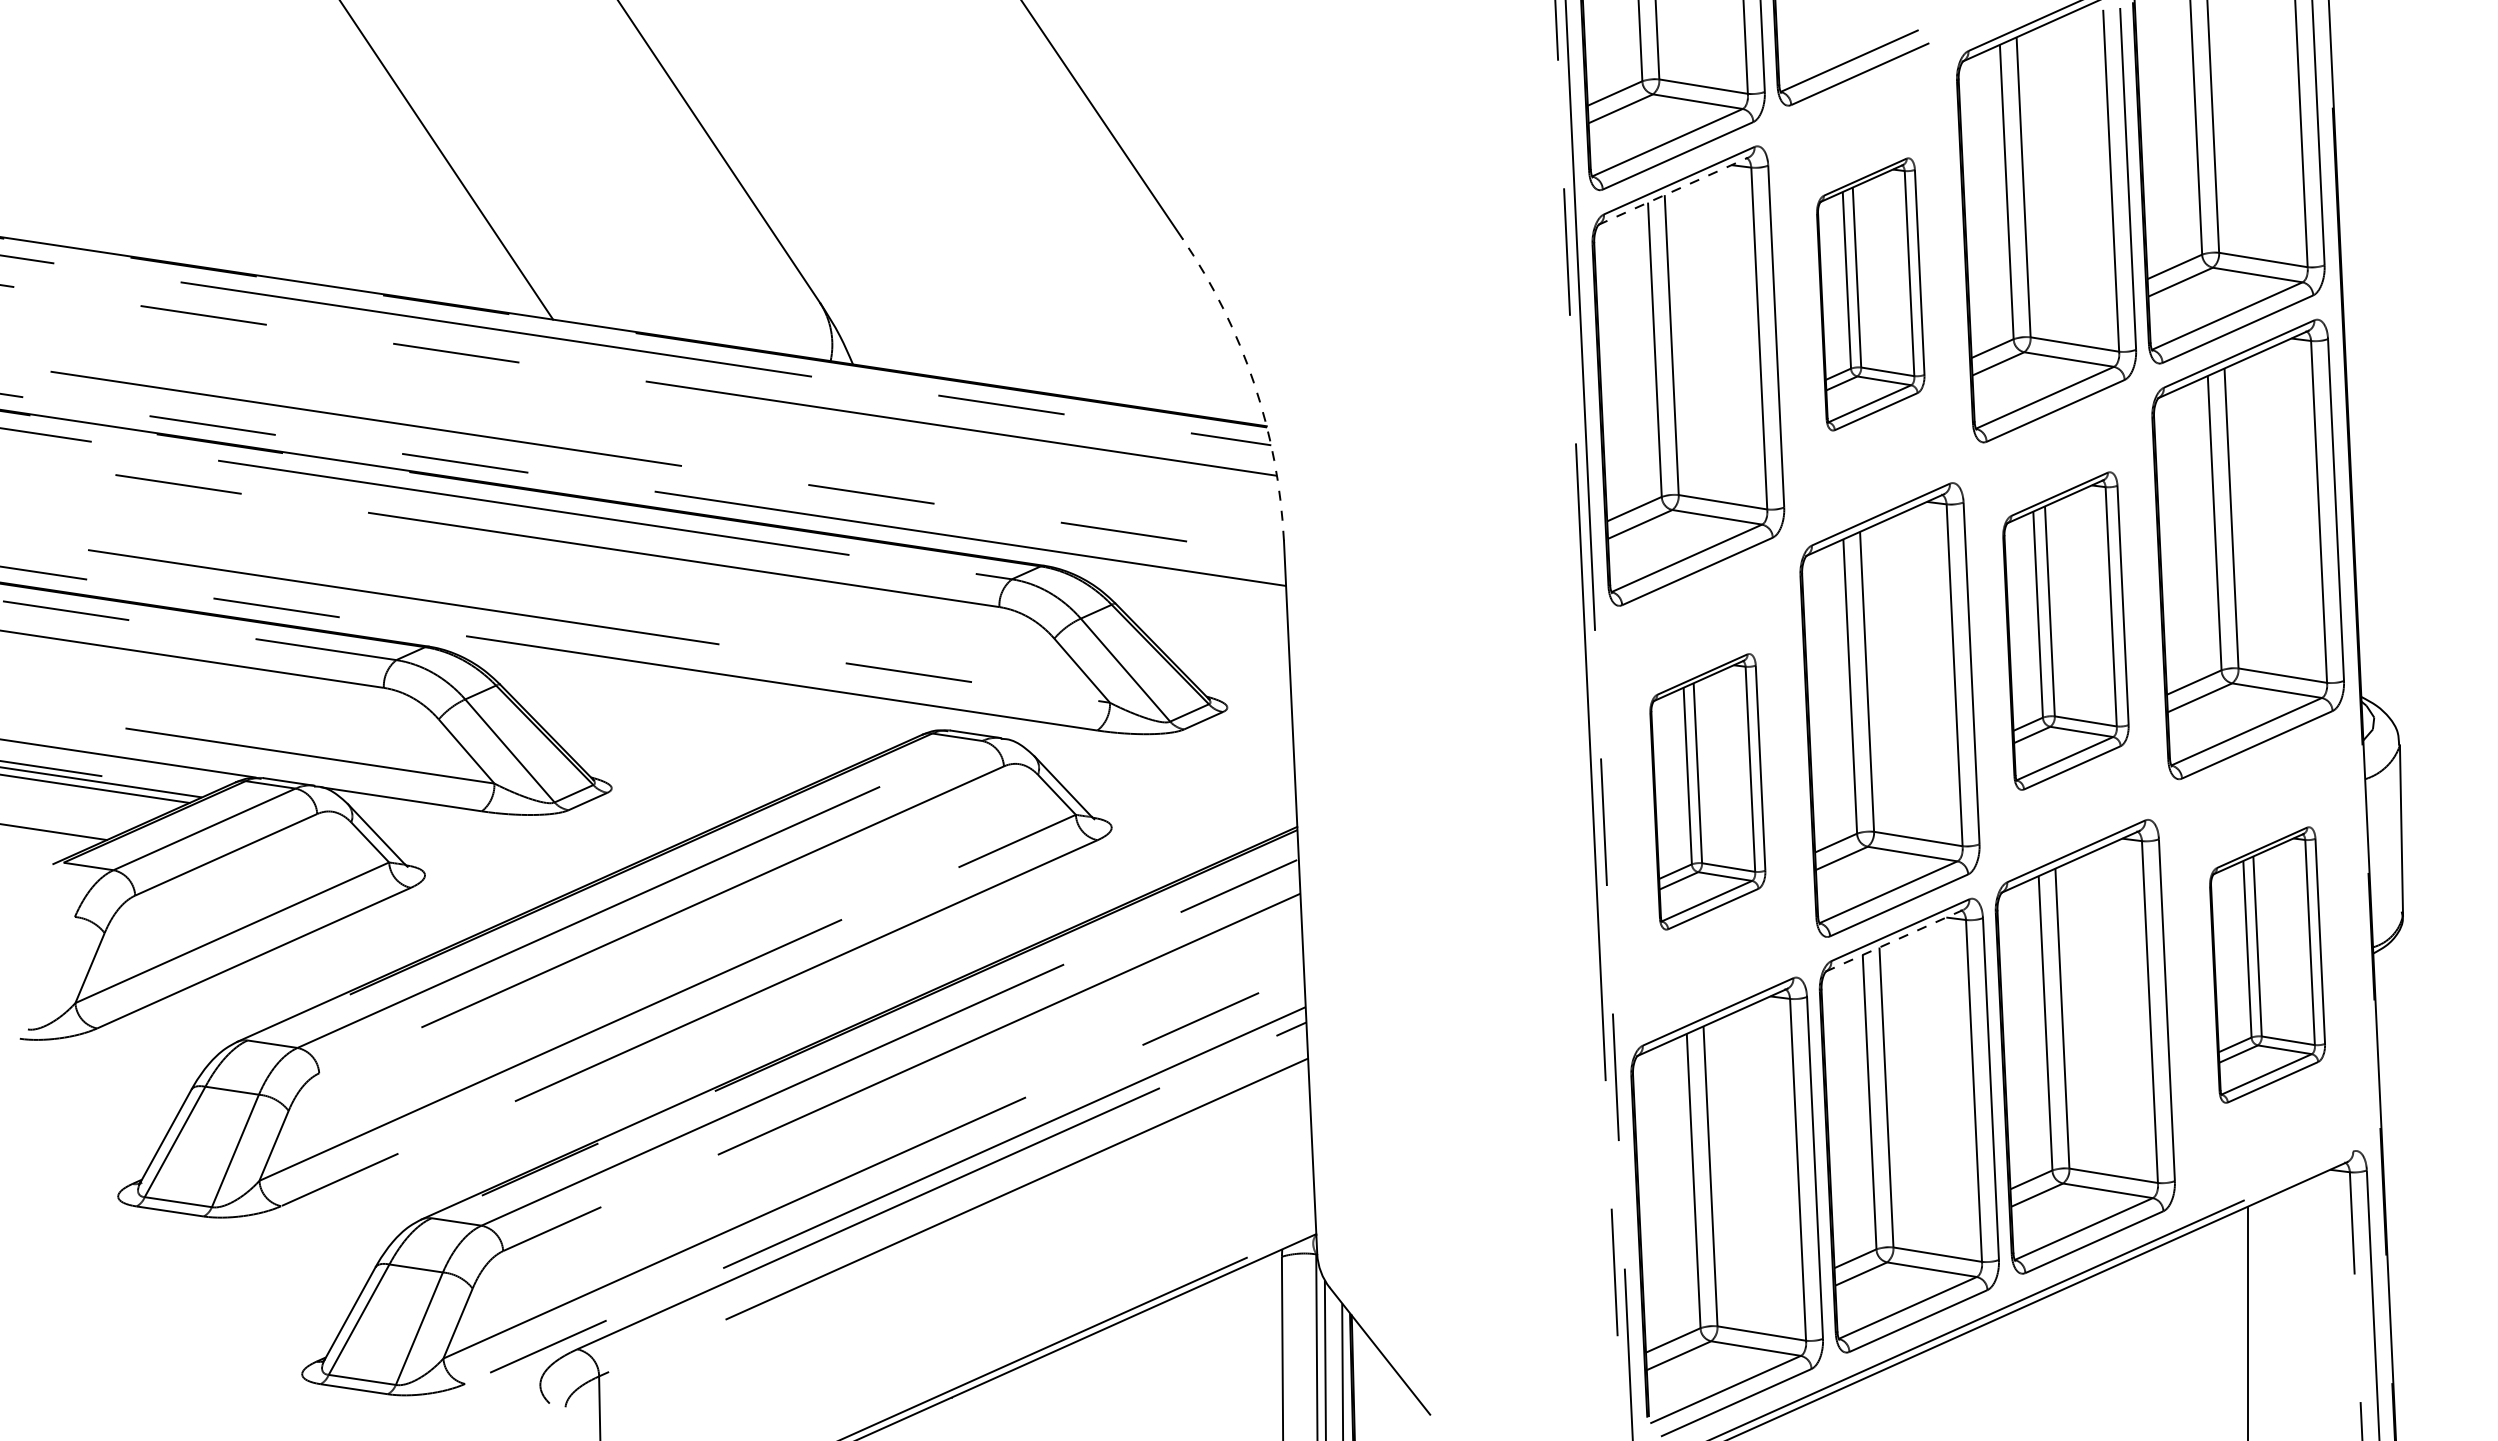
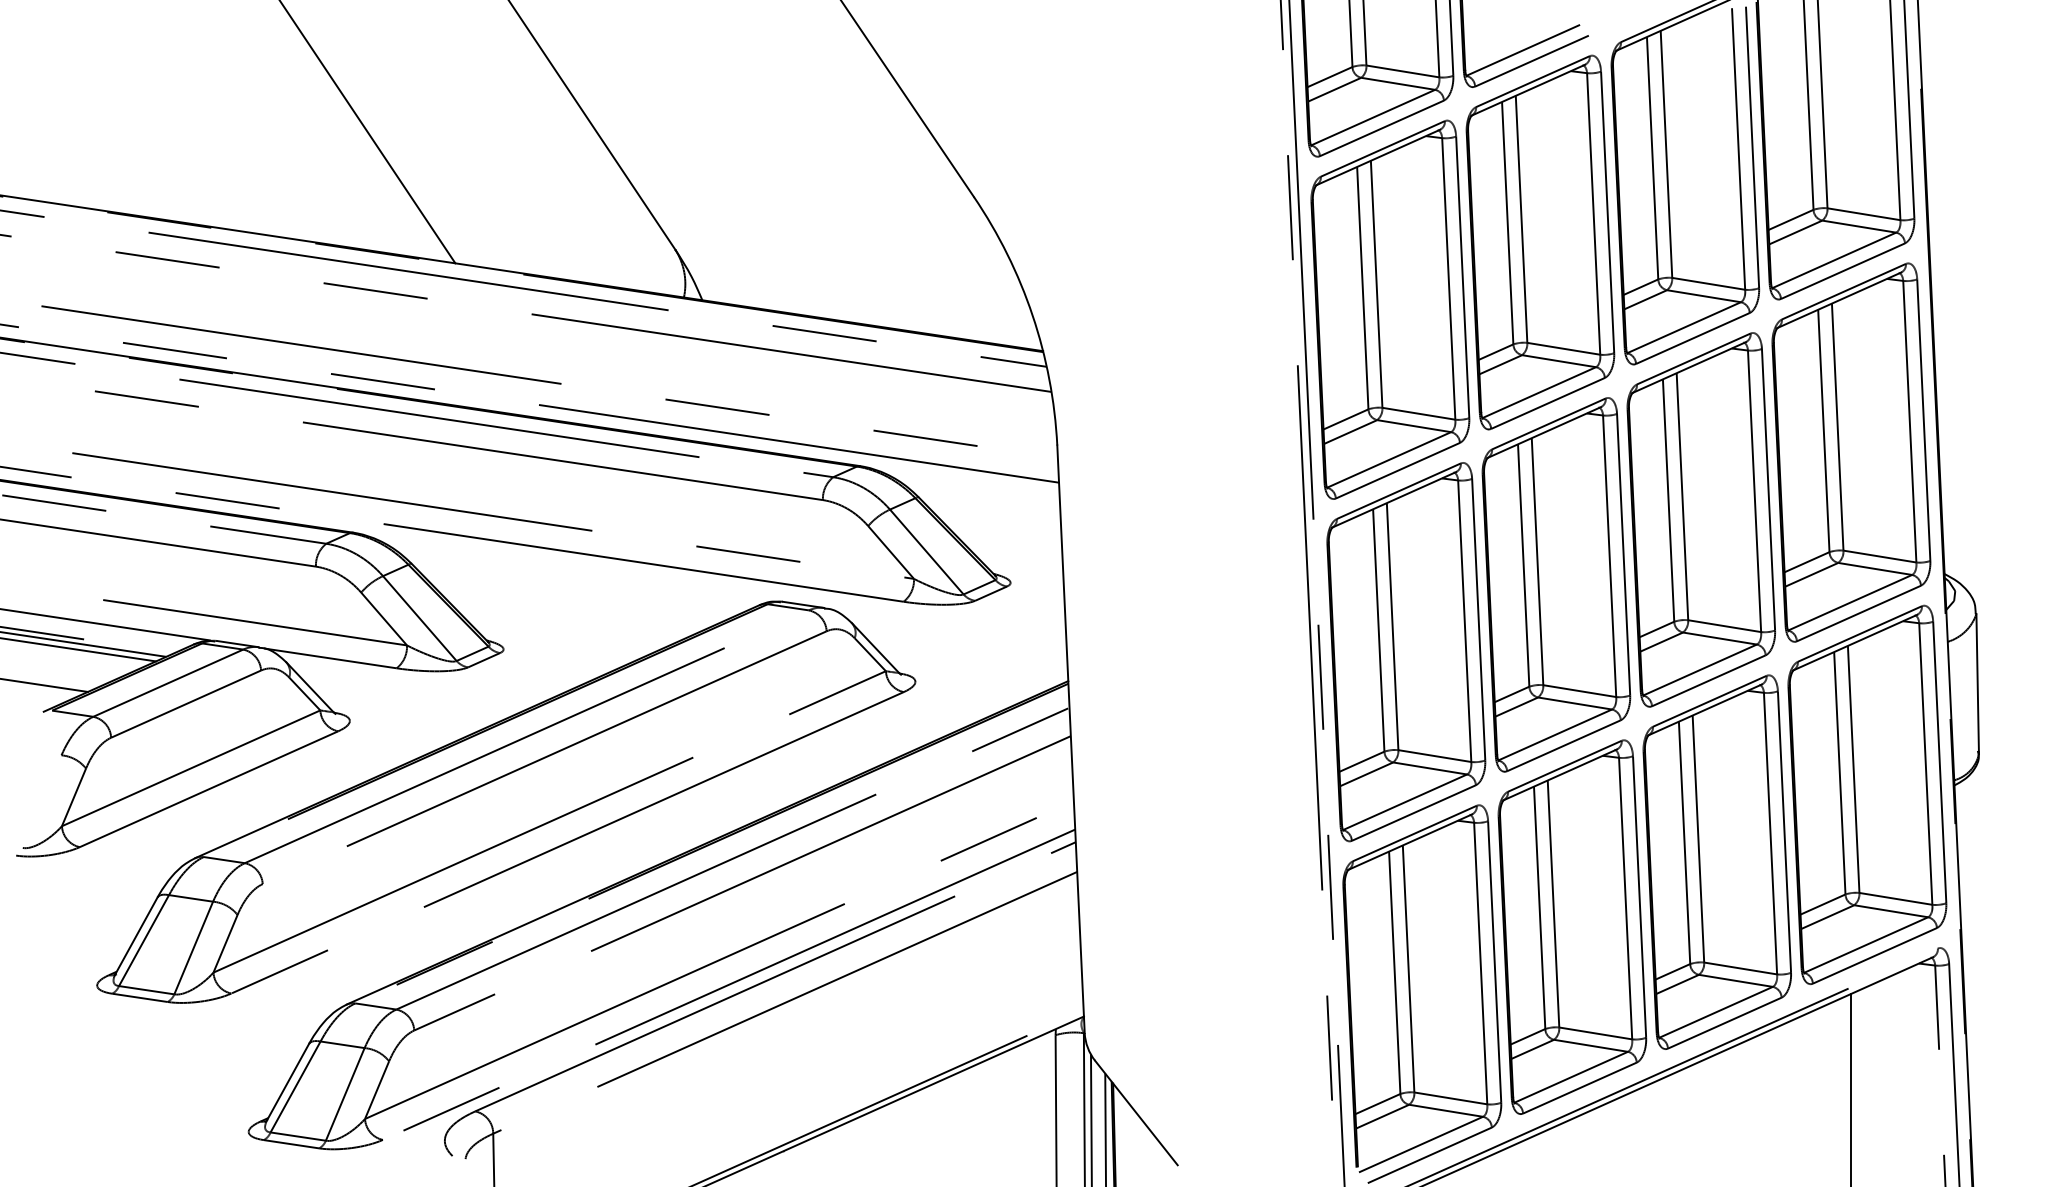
line: (1673, 191) -> (1378, 157), dashed -> solid
part: (1870, 294) -> (1540, 242), size x1.67
arc: (1254, 382) -> (1033, 315), dashed -> solid
part: (2065, 630) -> (1700, 519), size x1.43
part: (1707, 791) -> (1406, 651), size x1.67
line: (1894, 940) -> (1560, 774), dashed -> solid
part: (2267, 964) -> (1867, 794), size x1.67

